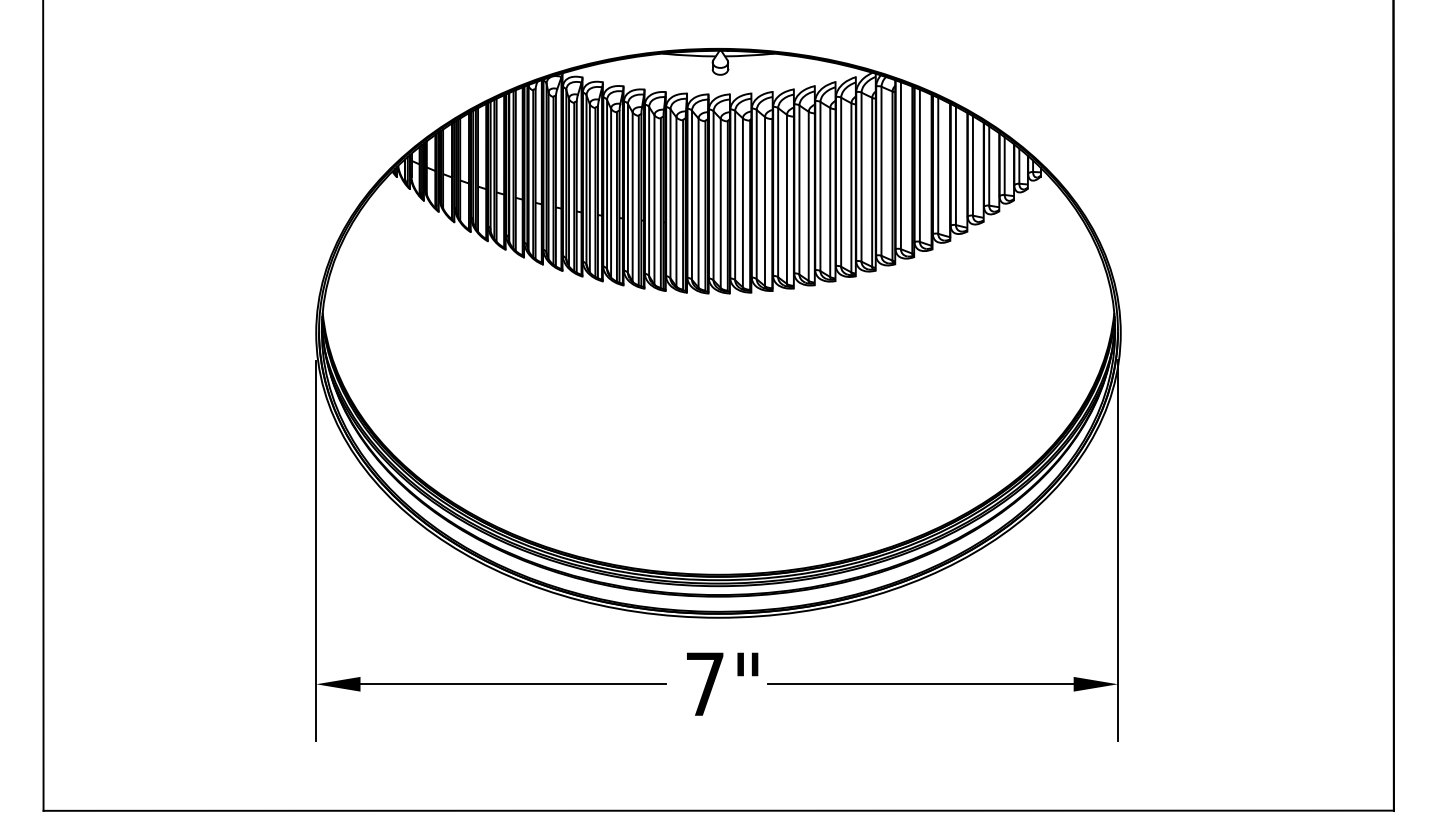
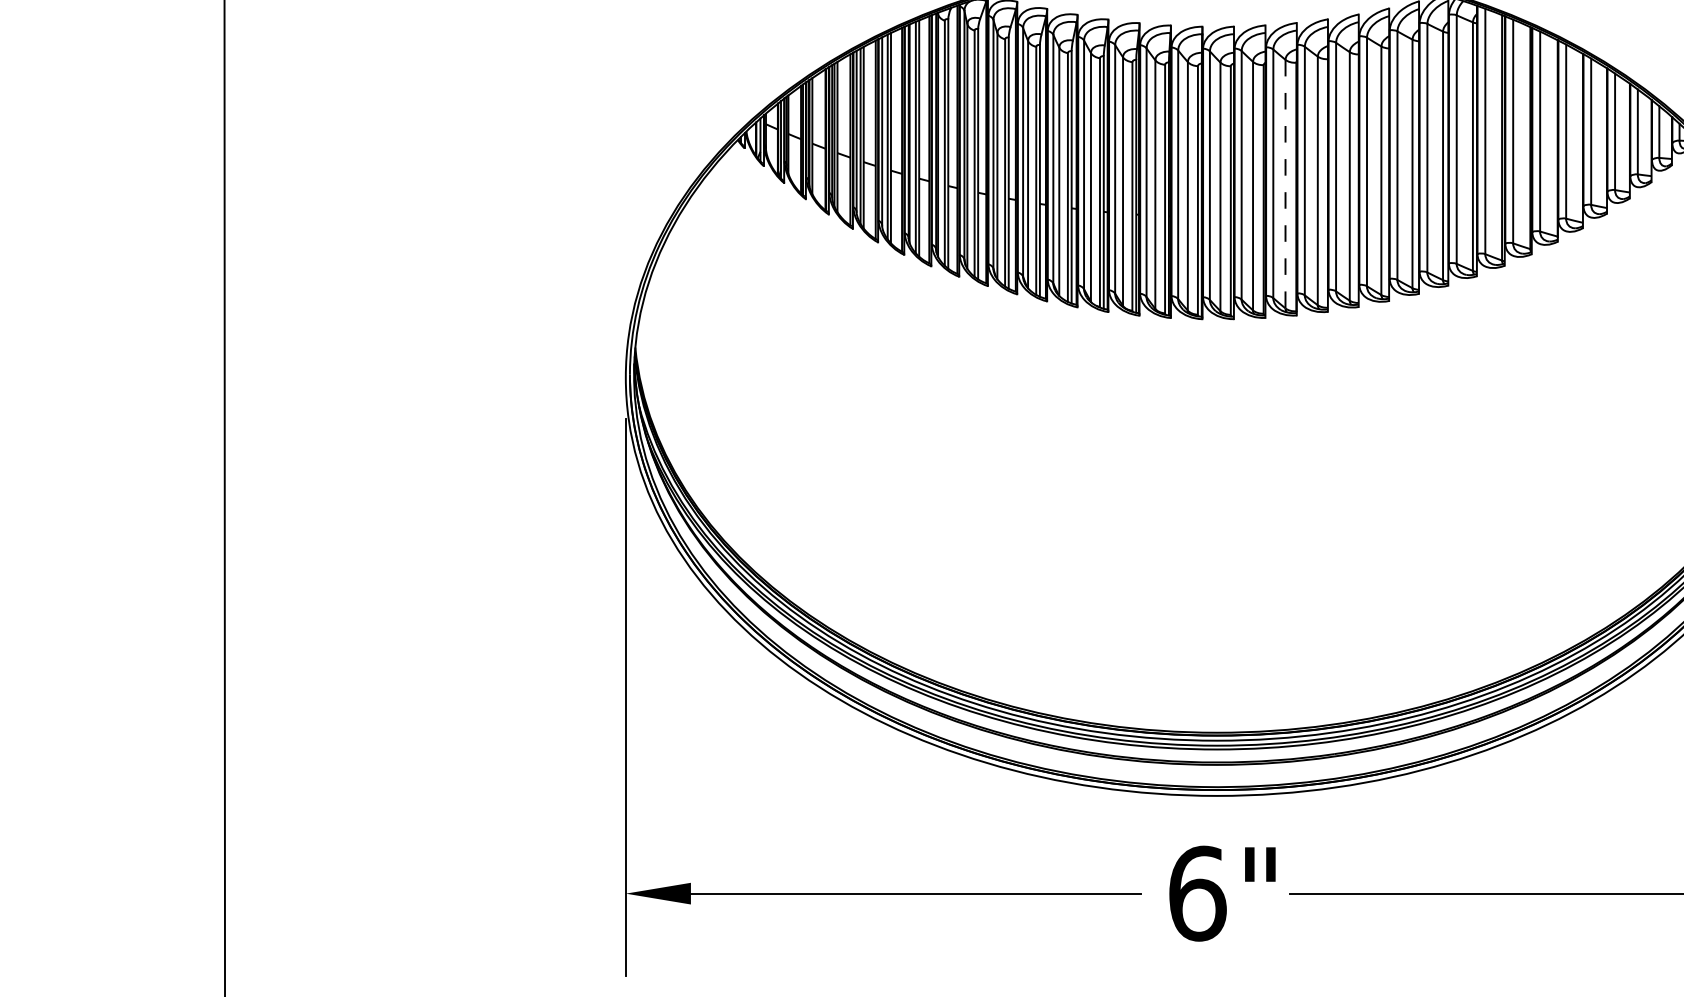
line: (765, 201) -> (1286, 184), solid -> dashed
text: (705, 683) -> (1198, 892), 7" -> 6"

